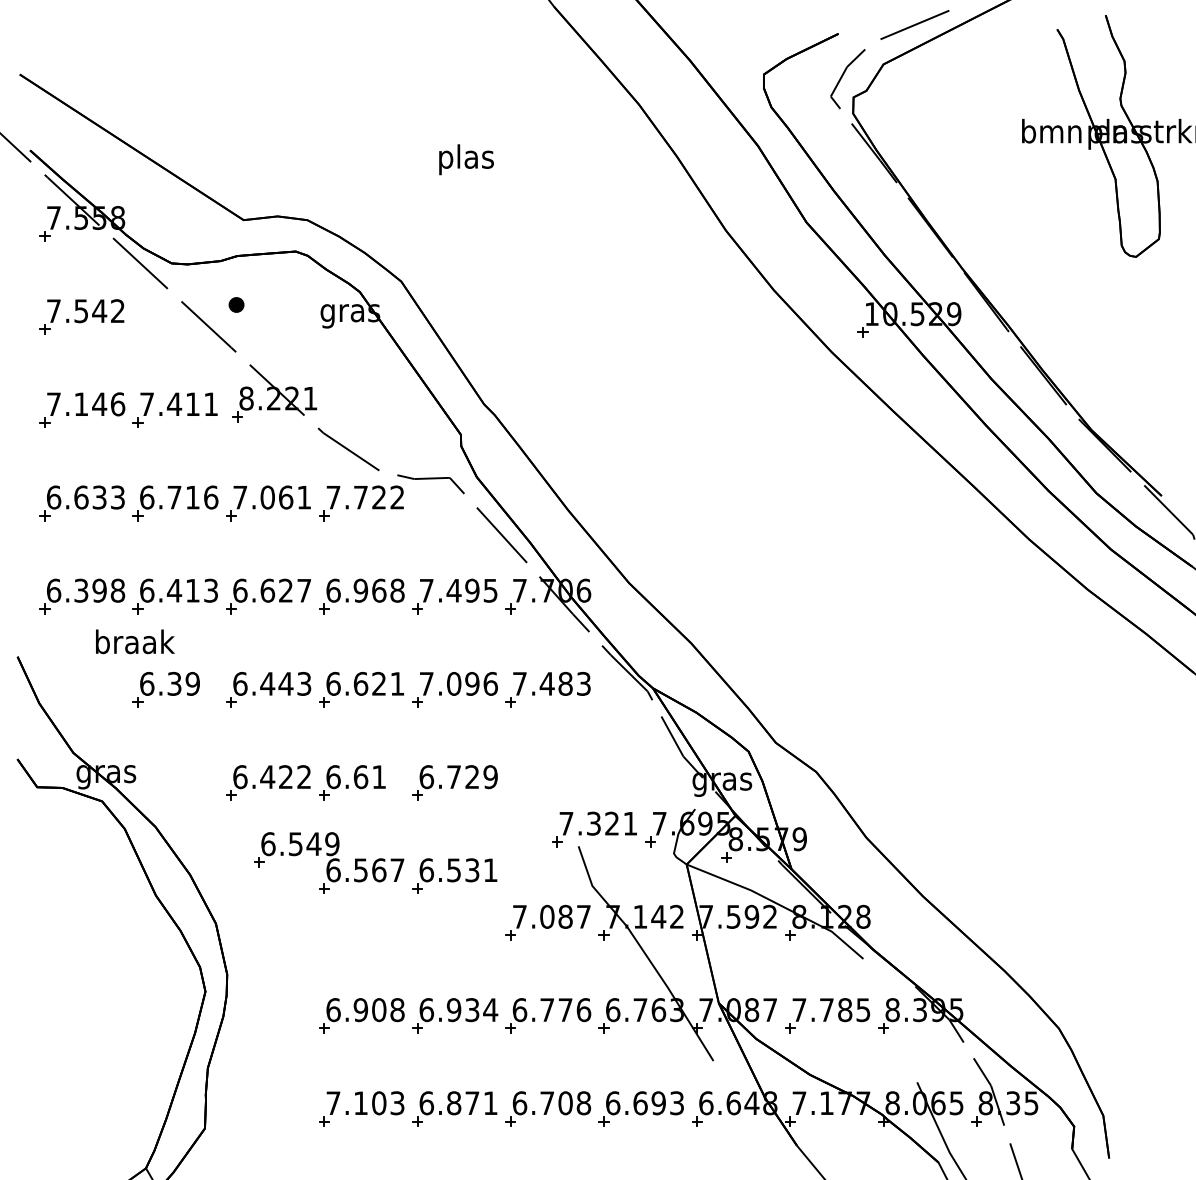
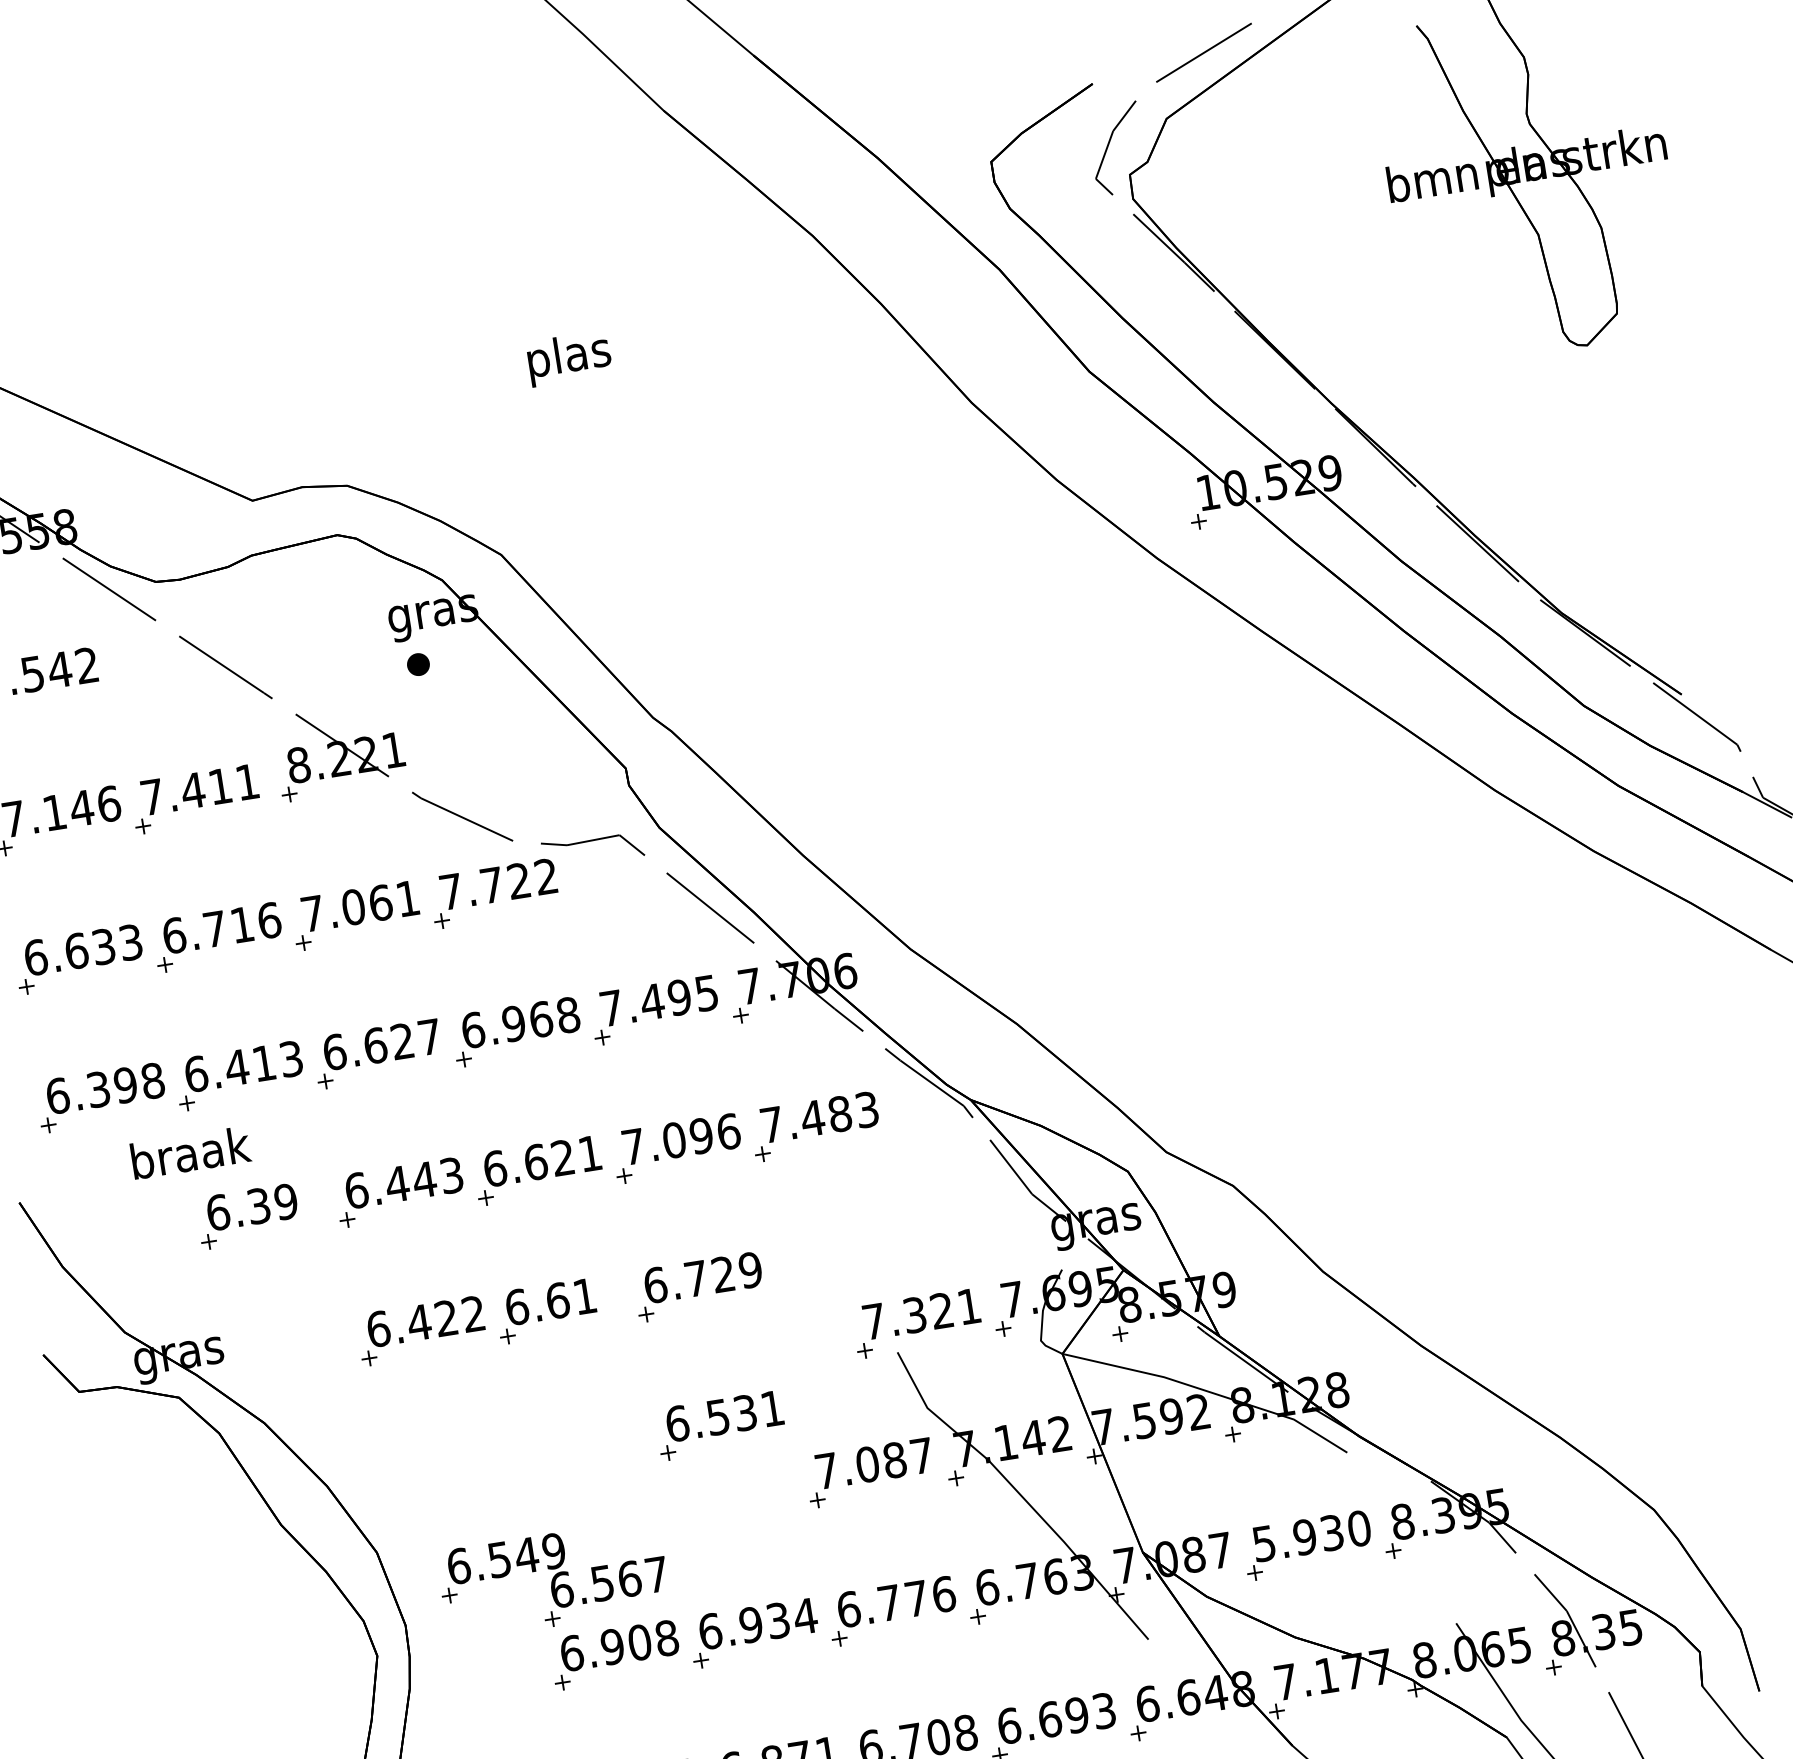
part: (236, 304) -> (418, 663), moved
part: (329, 862) -> (554, 1579), moved
text: (831, 1010) -> (1311, 1536), 7.785 -> 5.930

